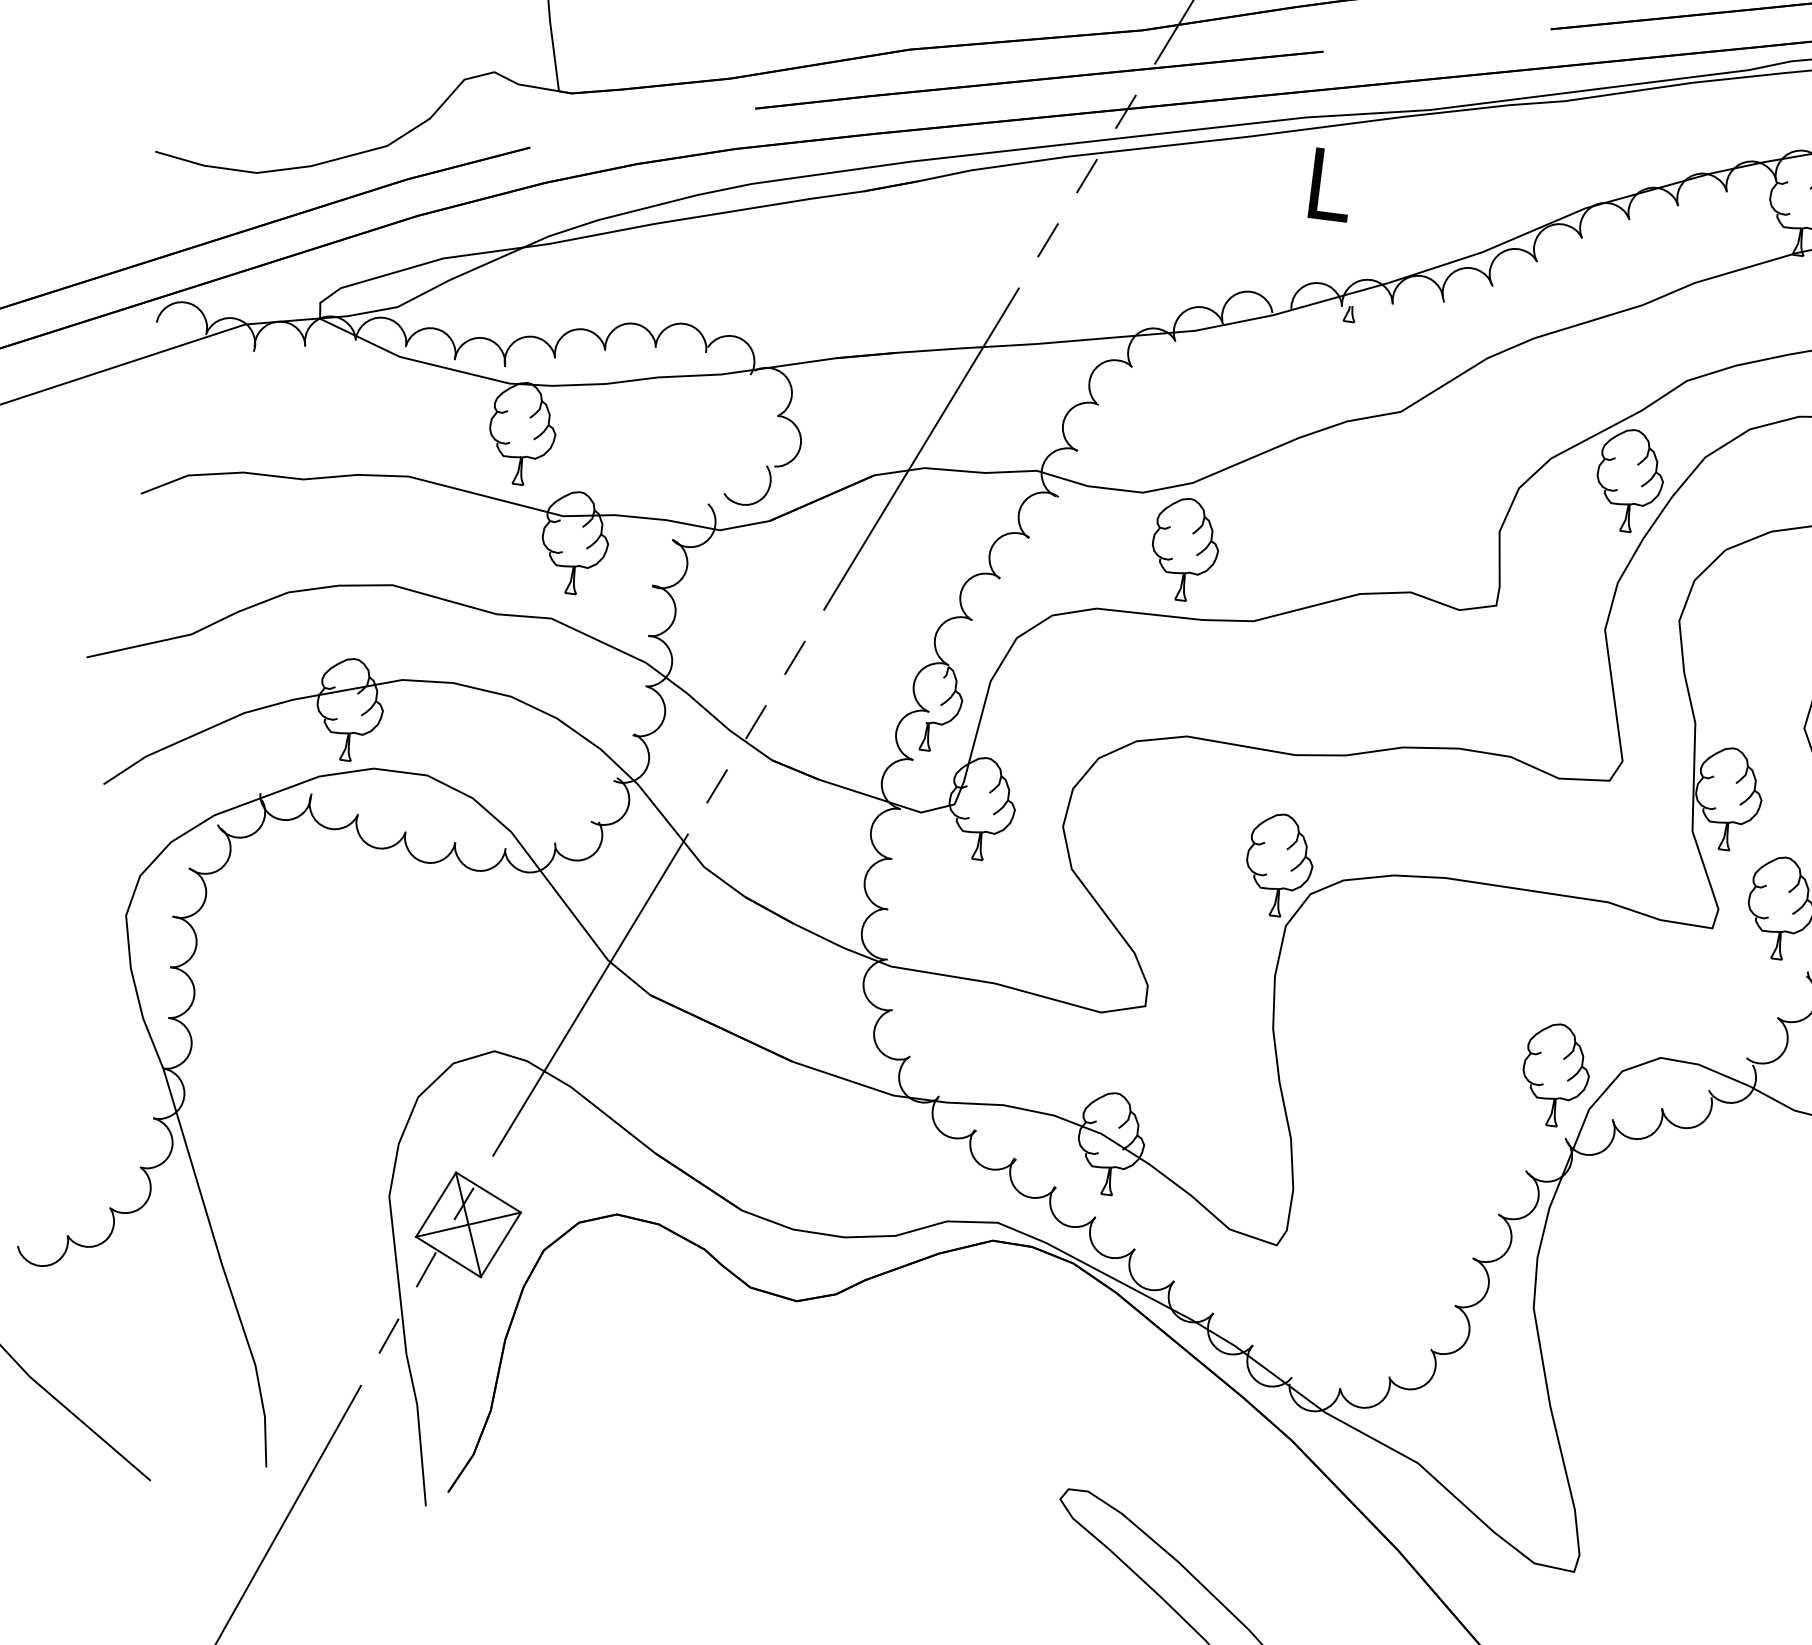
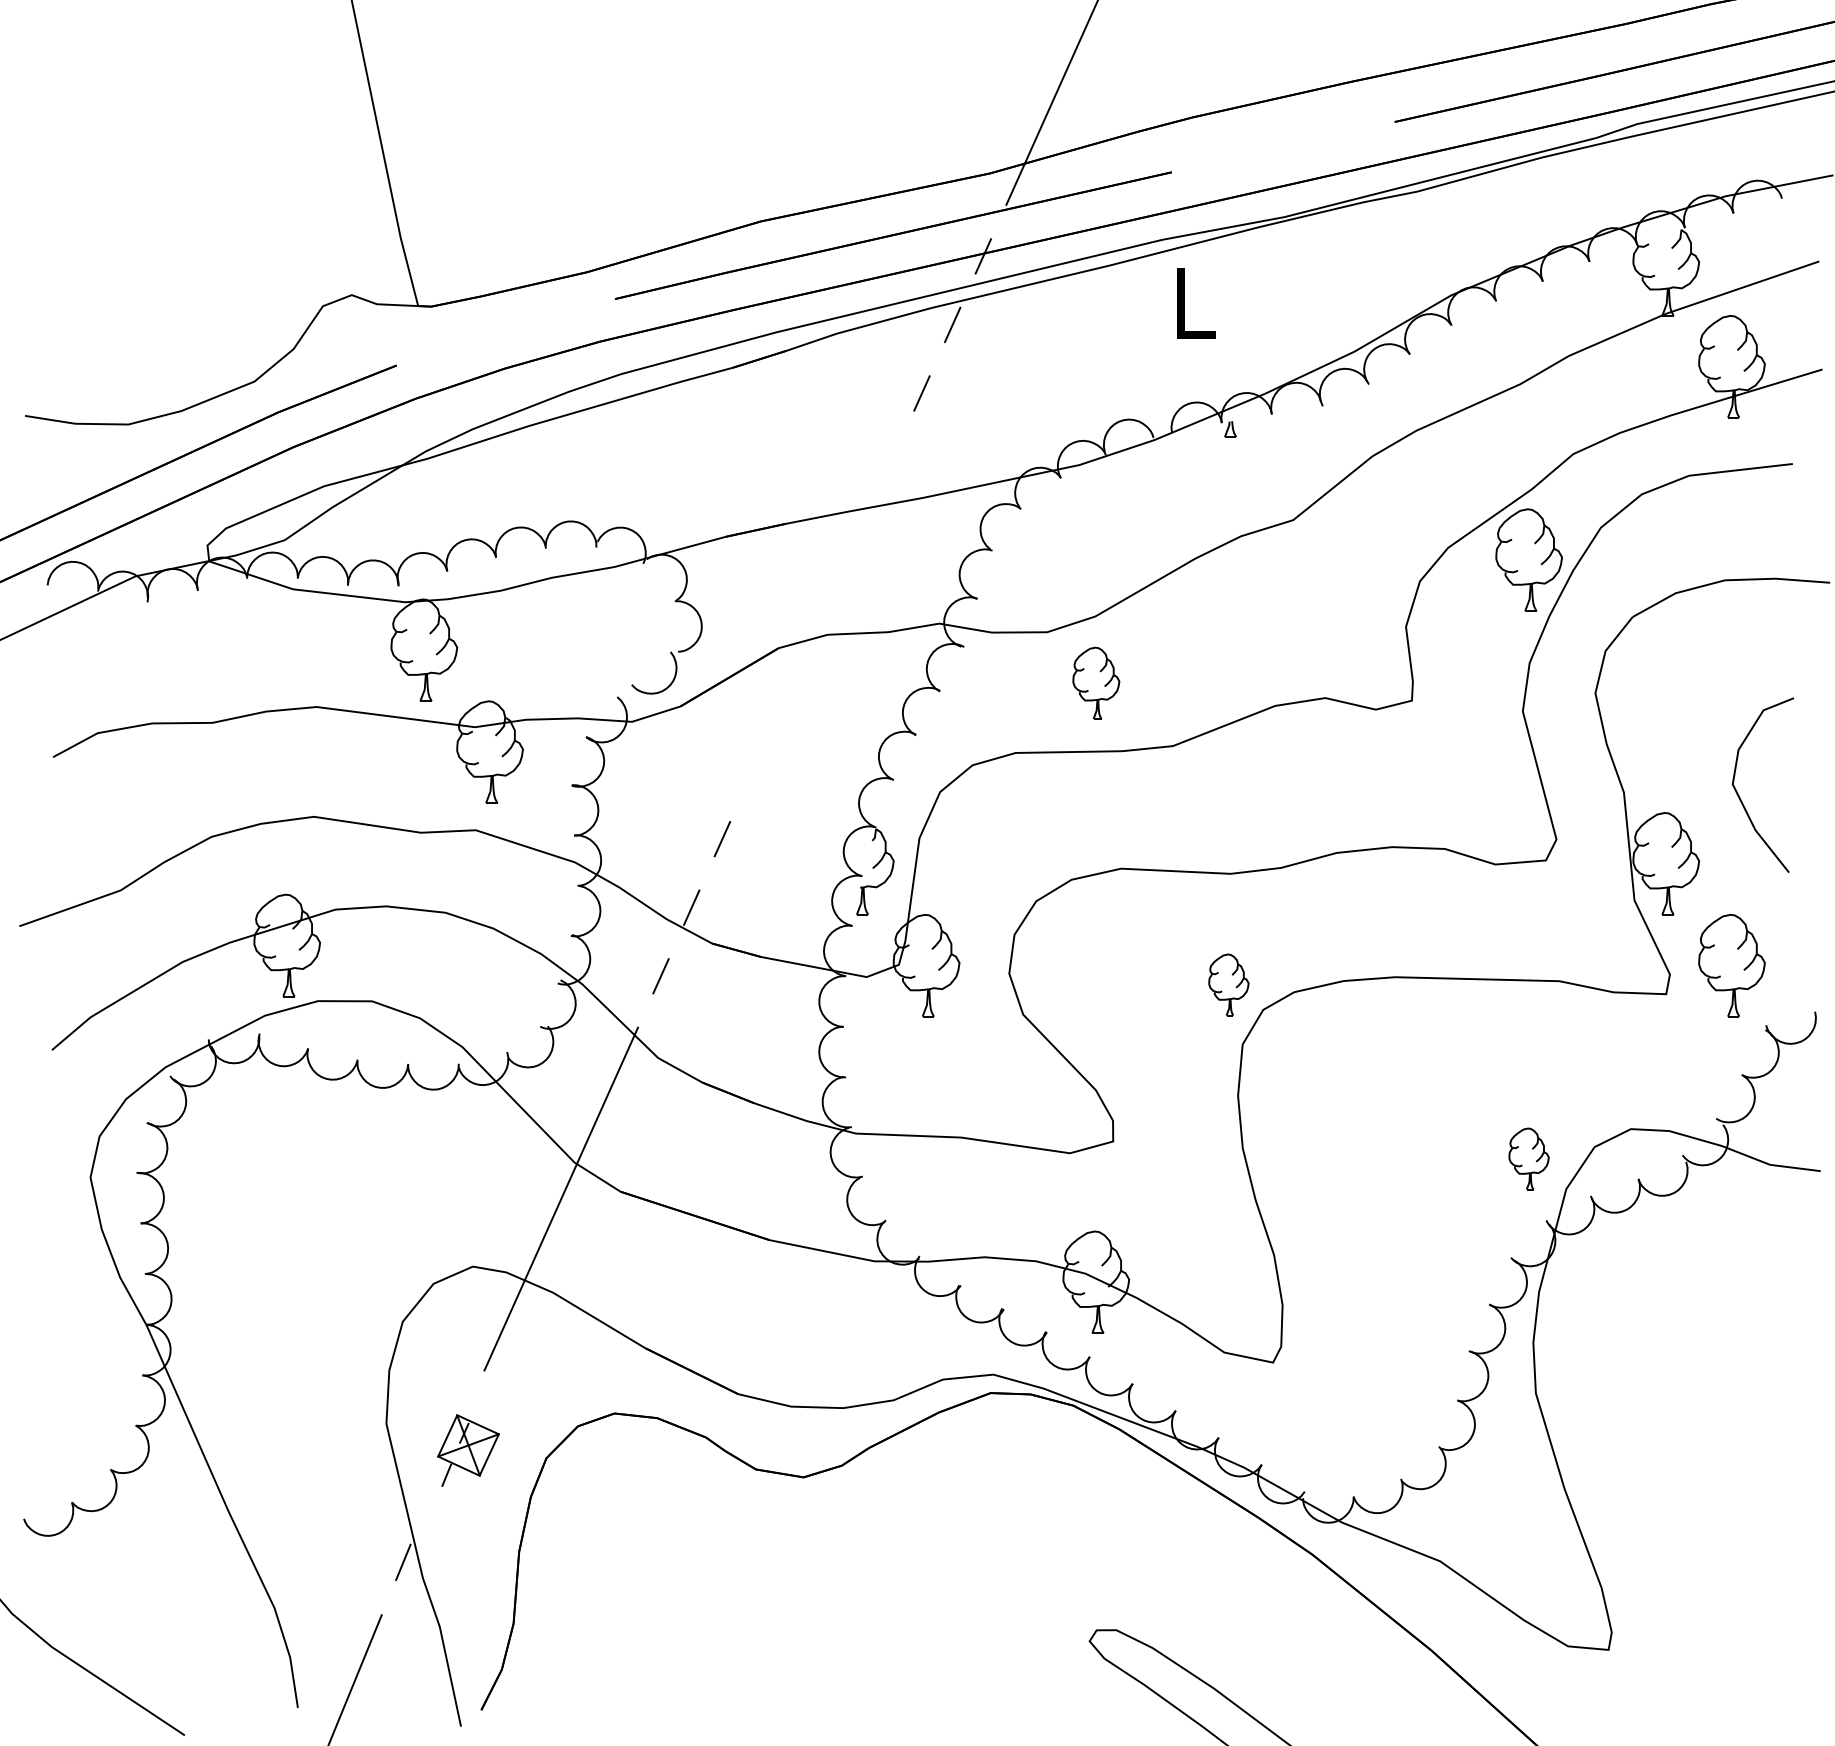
line: (920, 448) -> (821, 615), removed
part: (1185, 548) -> (1096, 682), size x0.7
part: (1279, 864) -> (1228, 984), size x0.6
part: (1555, 1074) -> (1528, 1158), size x0.6
part: (467, 1233) -> (468, 1450), size x0.6

